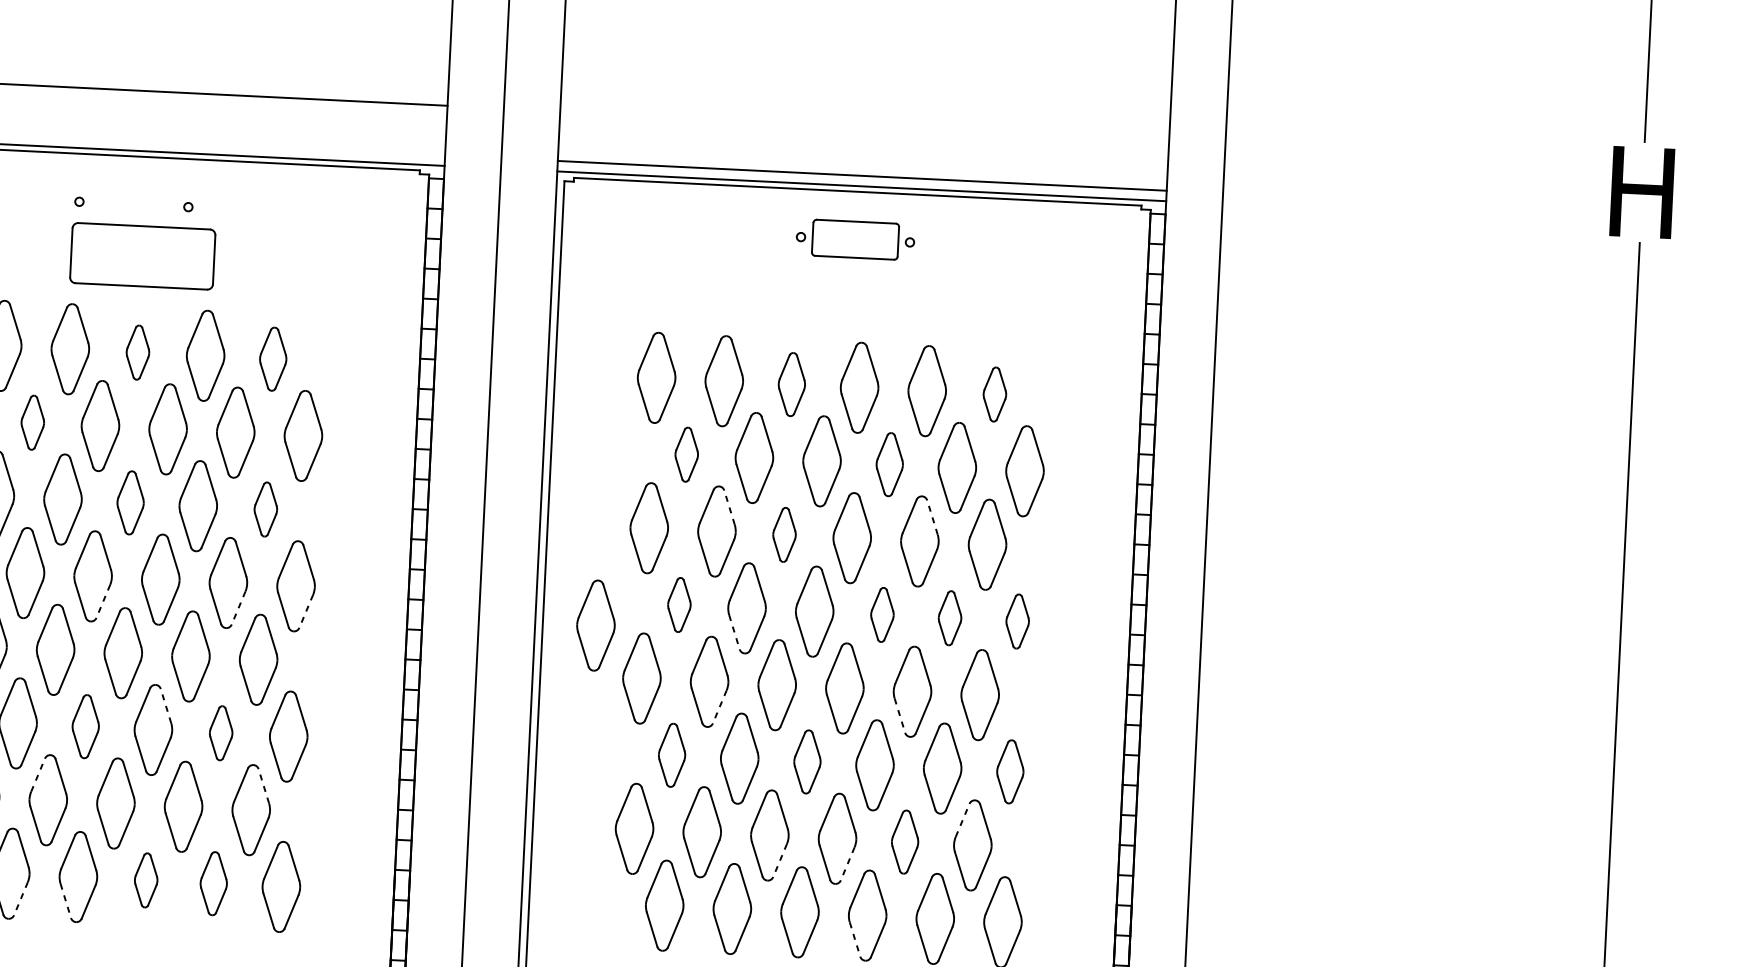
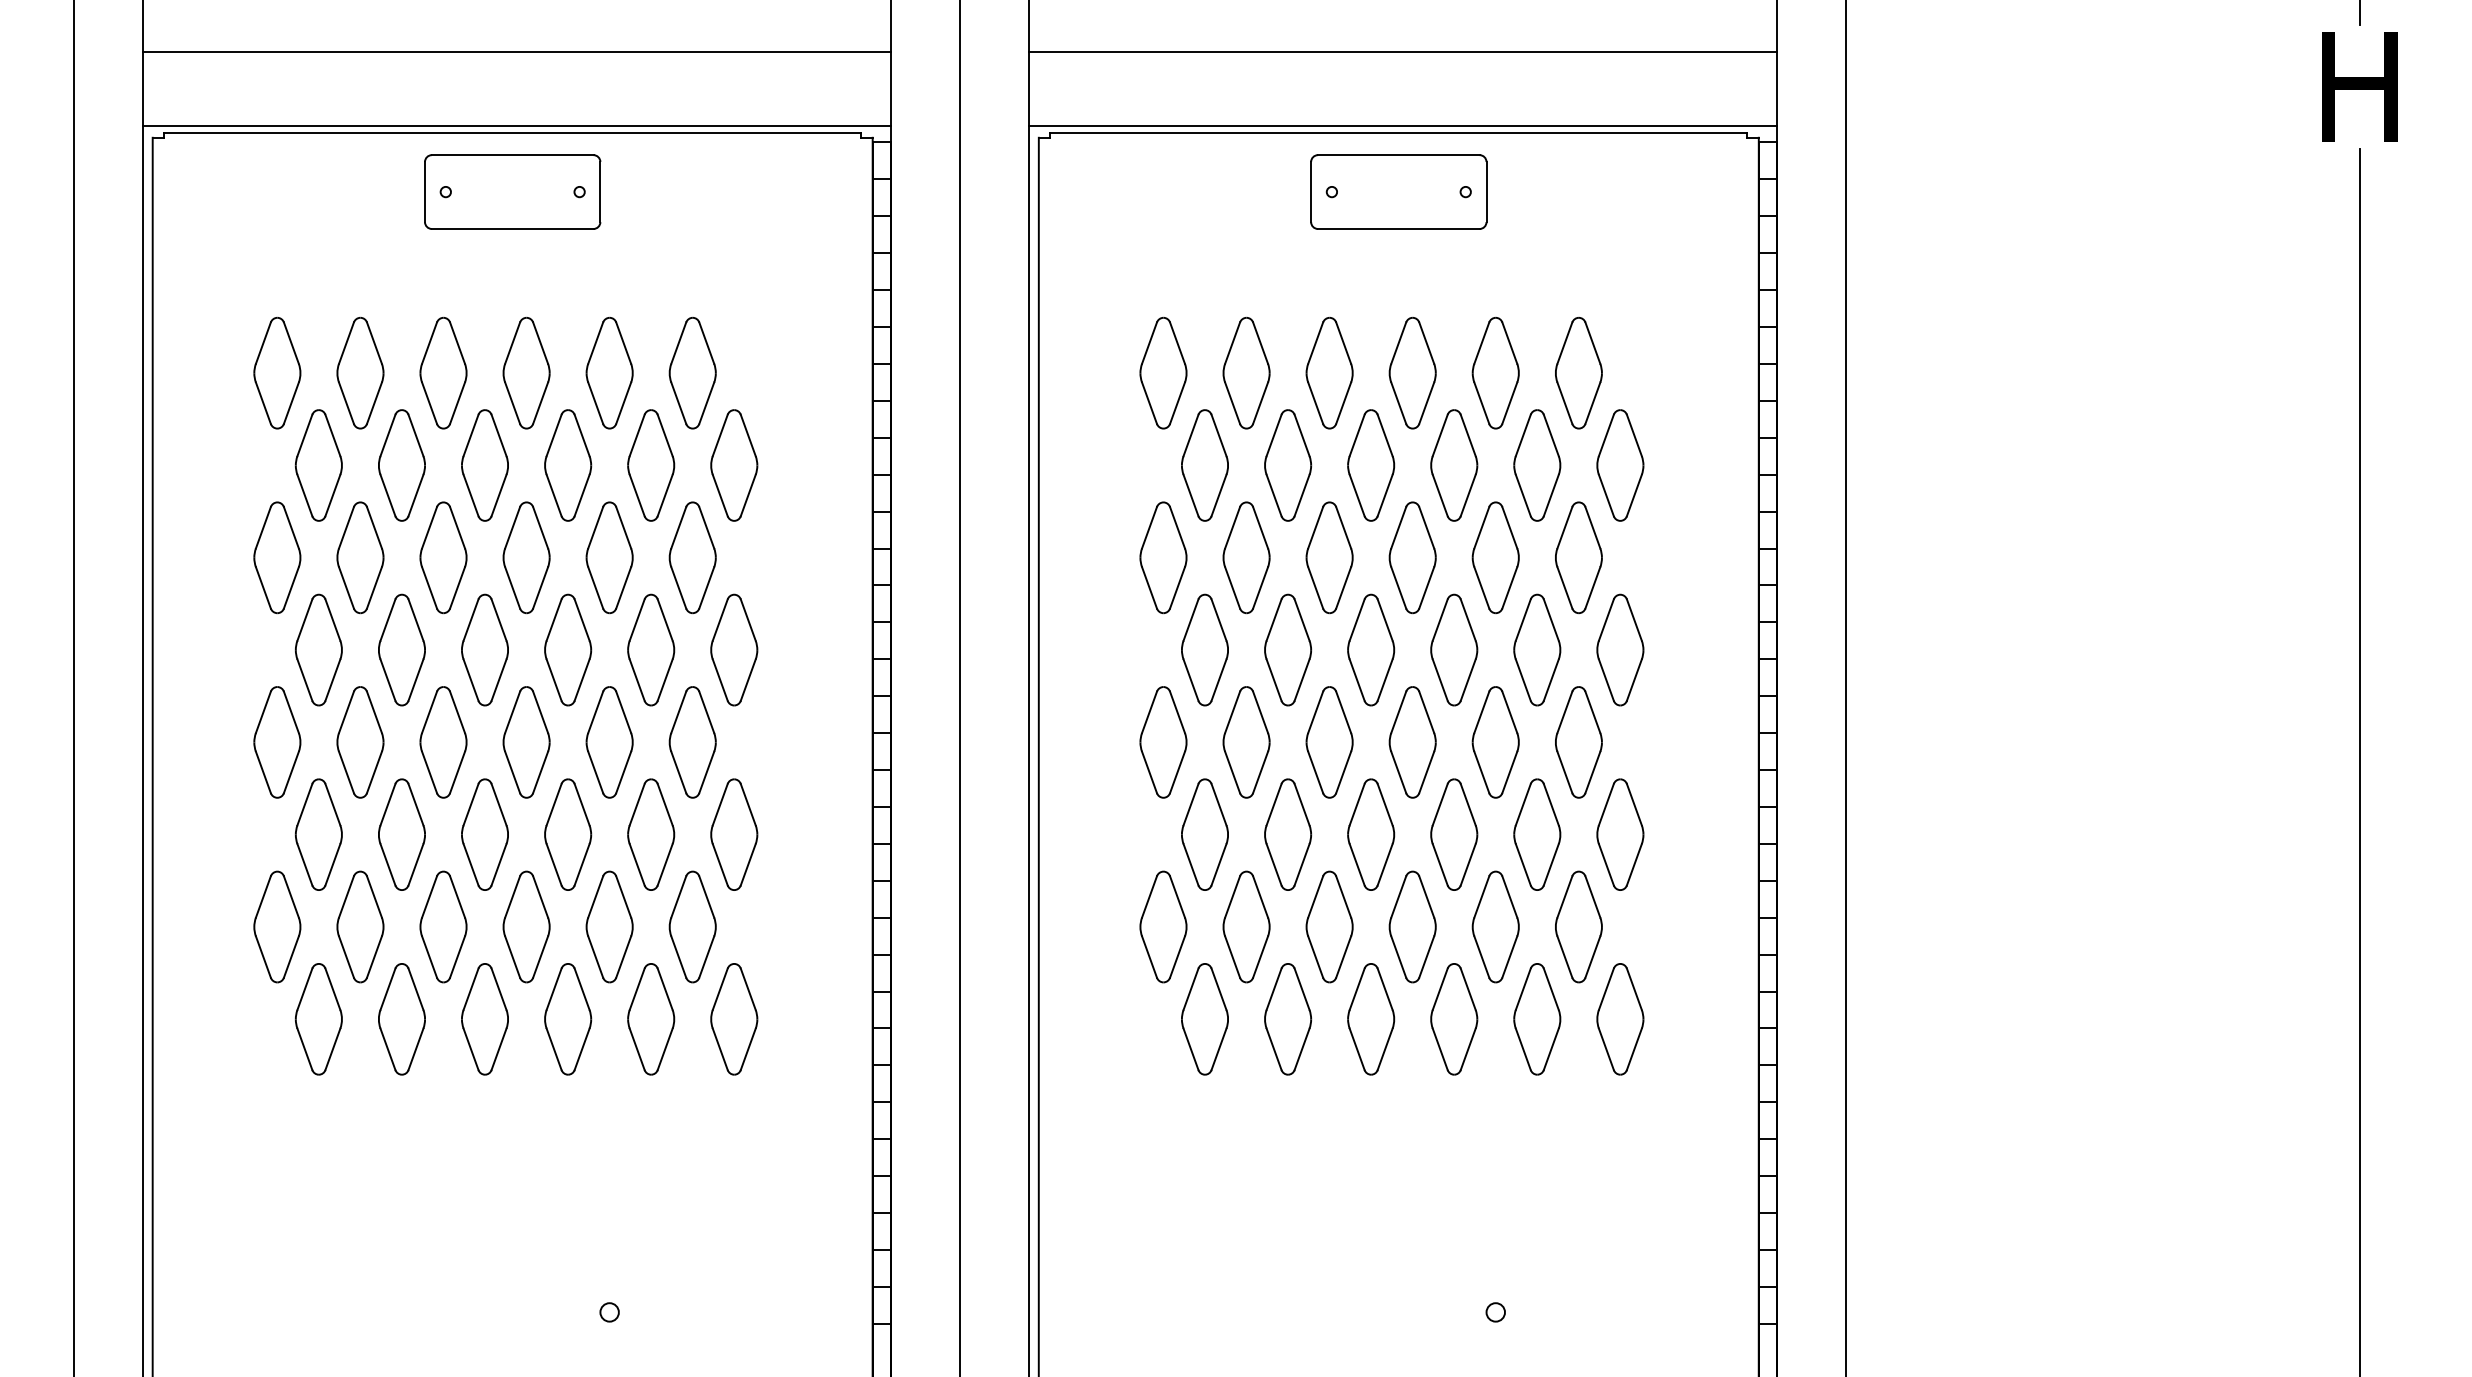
line: (862, 175) -> (1403, 52), moved
part: (855, 239) -> (1398, 191), size x1.67
part: (142, 255) -> (512, 191), moved
part: (137, 352) -> (526, 373), size x1.67
part: (273, 359) -> (692, 373), size x1.43
part: (791, 384) -> (1329, 373), size x1.43
part: (994, 394) -> (1578, 373), size x1.67
part: (32, 422) -> (401, 465), size x1.67
part: (686, 454) -> (1204, 465), size x1.67
part: (889, 464) -> (1454, 465), size x1.43
part: (130, 502) -> (526, 557), size x1.43
line: (729, 507) -> (1260, 527), dashed -> solid
part: (265, 509) -> (692, 557), size x1.67
line: (932, 517) -> (1509, 527), dashed -> solid
part: (784, 534) -> (1329, 557), size x1.67
line: (102, 601) -> (498, 680), dashed -> solid
part: (679, 604) -> (1204, 649), size x1.67
line: (238, 608) -> (665, 680), dashed -> solid
line: (306, 611) -> (748, 680), dashed -> solid
part: (882, 614) -> (1454, 649), size x1.67
part: (950, 617) -> (1537, 649), size x1.67
part: (1017, 621) -> (1620, 649), size x1.67
part: (595, 625) -> (1103, 680), removed
line: (734, 632) -> (1274, 680), dashed -> solid
line: (165, 705) -> (581, 804), dashed -> solid
line: (719, 706) -> (1260, 772), dashed -> solid
line: (900, 715) -> (1482, 772), dashed -> solid
part: (85, 726) -> (484, 834), size x1.43
part: (221, 733) -> (651, 834), size x1.67
part: (671, 755) -> (1204, 834), size x1.43
part: (807, 761) -> (1371, 834), size x1.43
part: (1010, 771) -> (1620, 834), size x1.43
line: (38, 774) -> (429, 896), dashed -> solid
line: (263, 785) -> (706, 896), dashed -> solid
line: (963, 820) -> (1565, 896), dashed -> solid
part: (904, 841) -> (1495, 926), size x1.43
line: (779, 860) -> (1343, 957), dashed -> solid
line: (847, 864) -> (1426, 957), dashed -> solid
part: (146, 880) -> (568, 1019), size x1.67
part: (213, 883) -> (651, 1019), size x1.43
line: (20, 898) -> (415, 1049), dashed -> solid
line: (66, 901) -> (471, 1049), dashed -> solid
line: (855, 939) -> (1440, 1049), dashed -> solid

